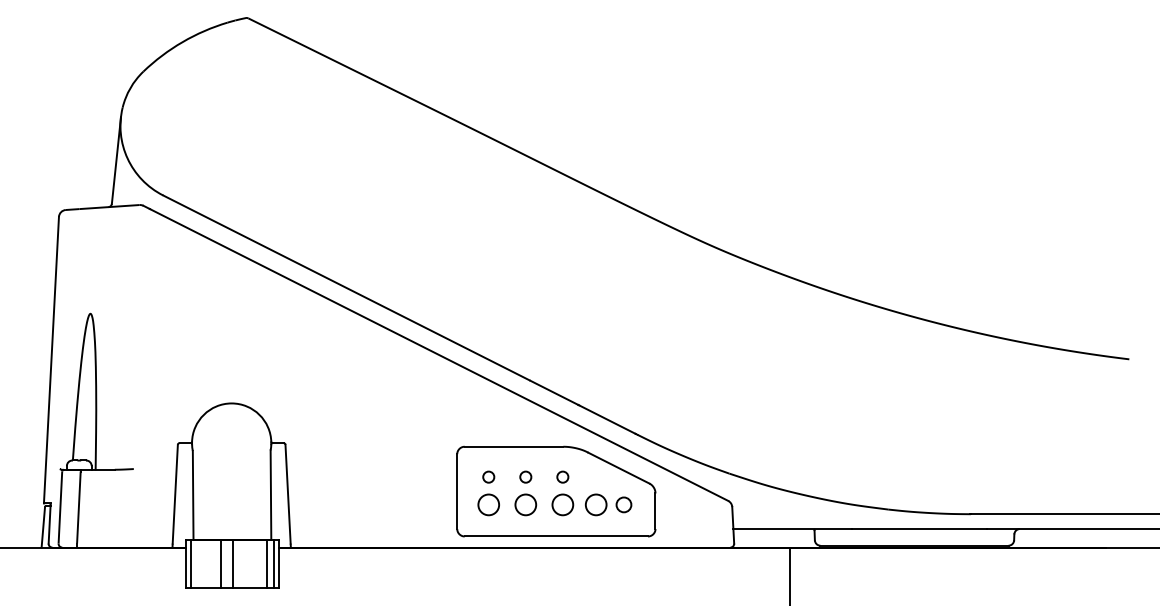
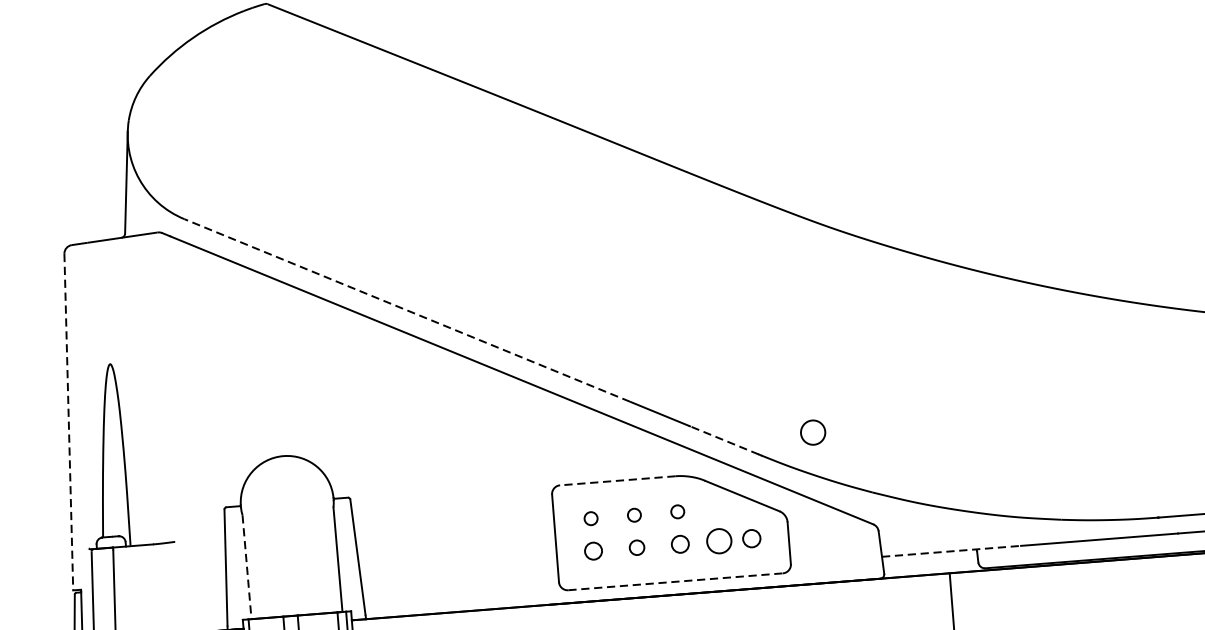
line: (345, 287) -> (406, 310), solid -> dashed
line: (51, 360) -> (68, 422), solid -> dashed
circle: (683, 418) -> (813, 432), added
line: (606, 419) -> (723, 440), solid -> dashed
line: (513, 446) -> (617, 480), solid -> dashed
line: (193, 495) -> (247, 567), solid -> dashed
circle: (488, 504) -> (593, 550), size x0.7
circle: (525, 504) -> (636, 547), size x0.6
circle: (562, 504) -> (679, 543), size x0.7
line: (793, 529) -> (952, 551), solid -> dashed
line: (556, 536) -> (675, 581), solid -> dashed

